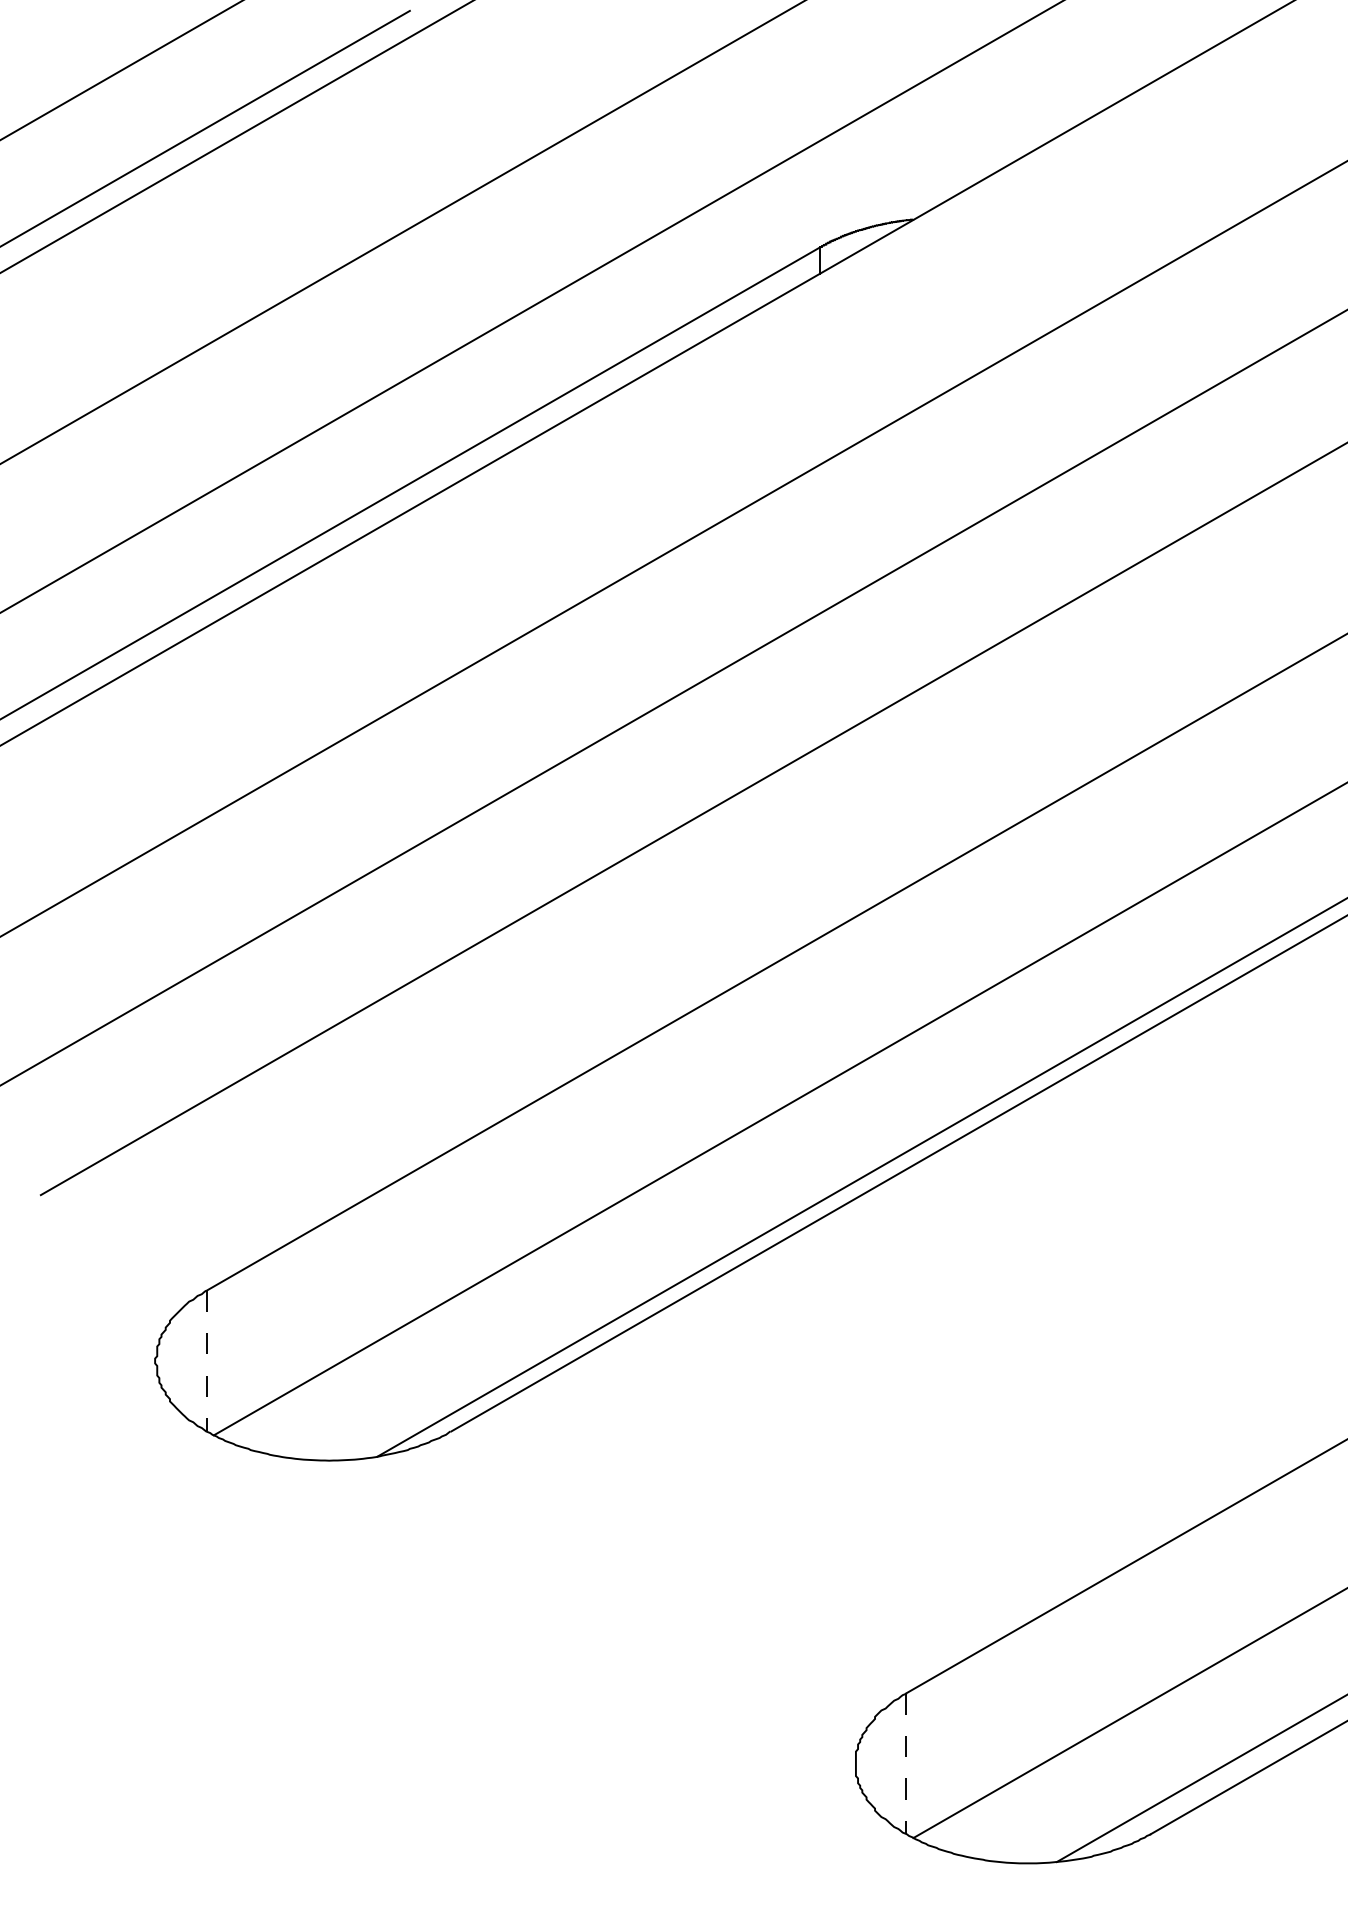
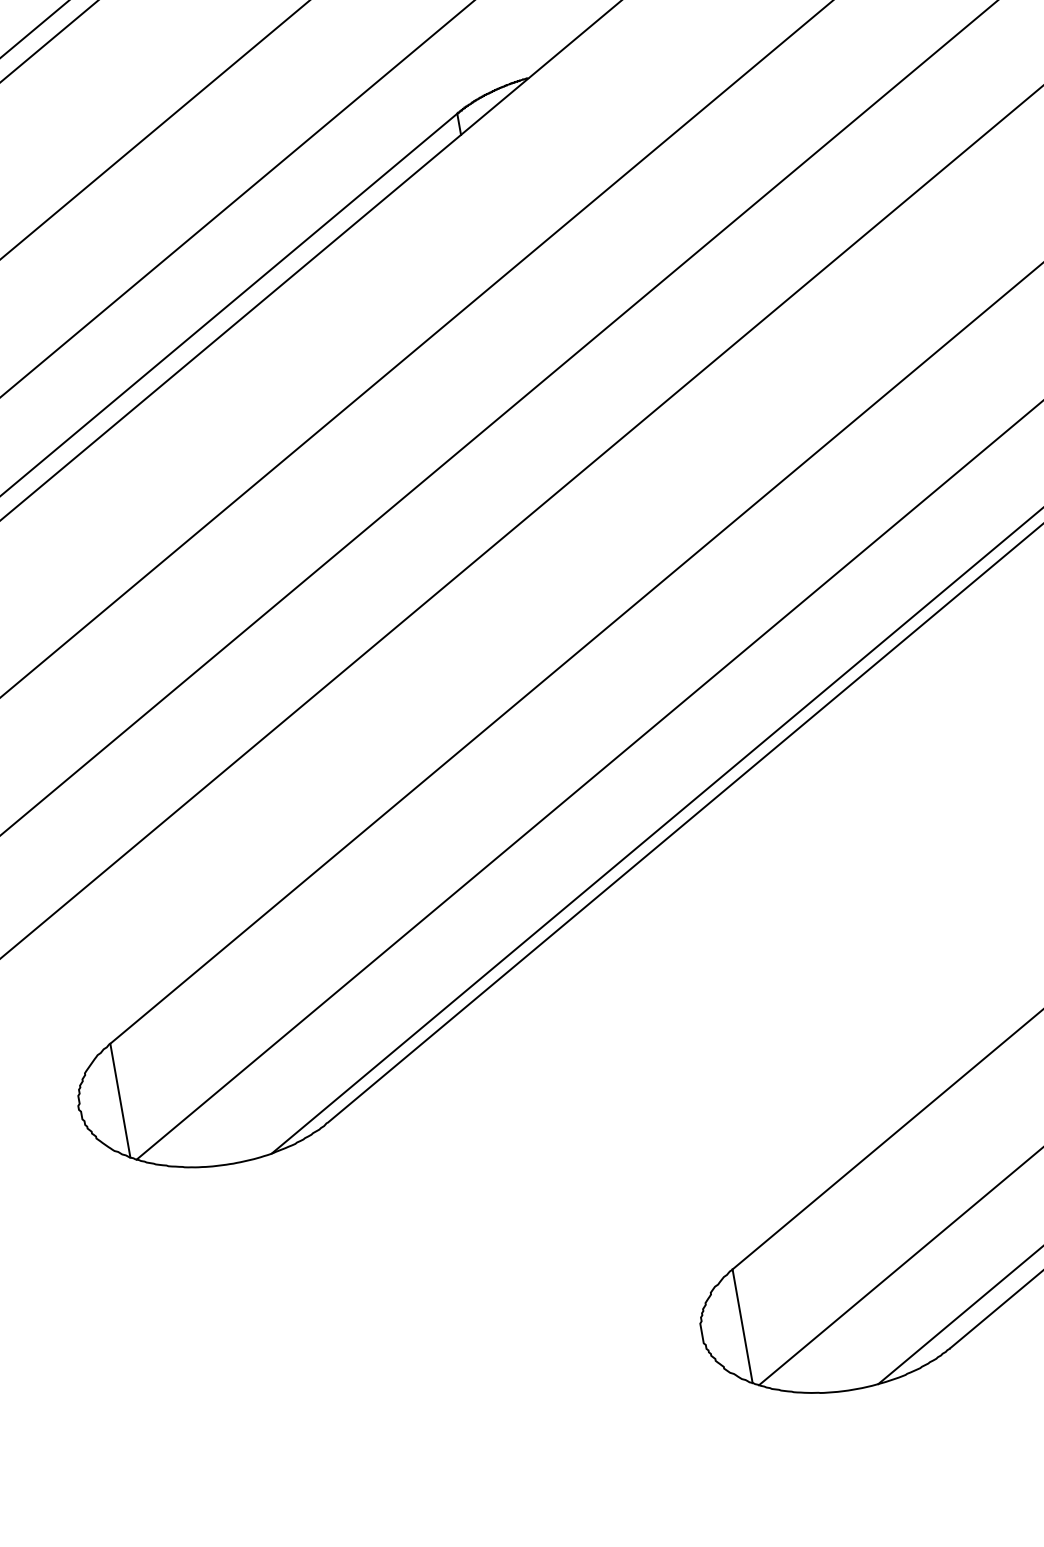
line: (206, 1361) -> (120, 1101), dashed -> solid
line: (906, 1764) -> (742, 1326), dashed -> solid

